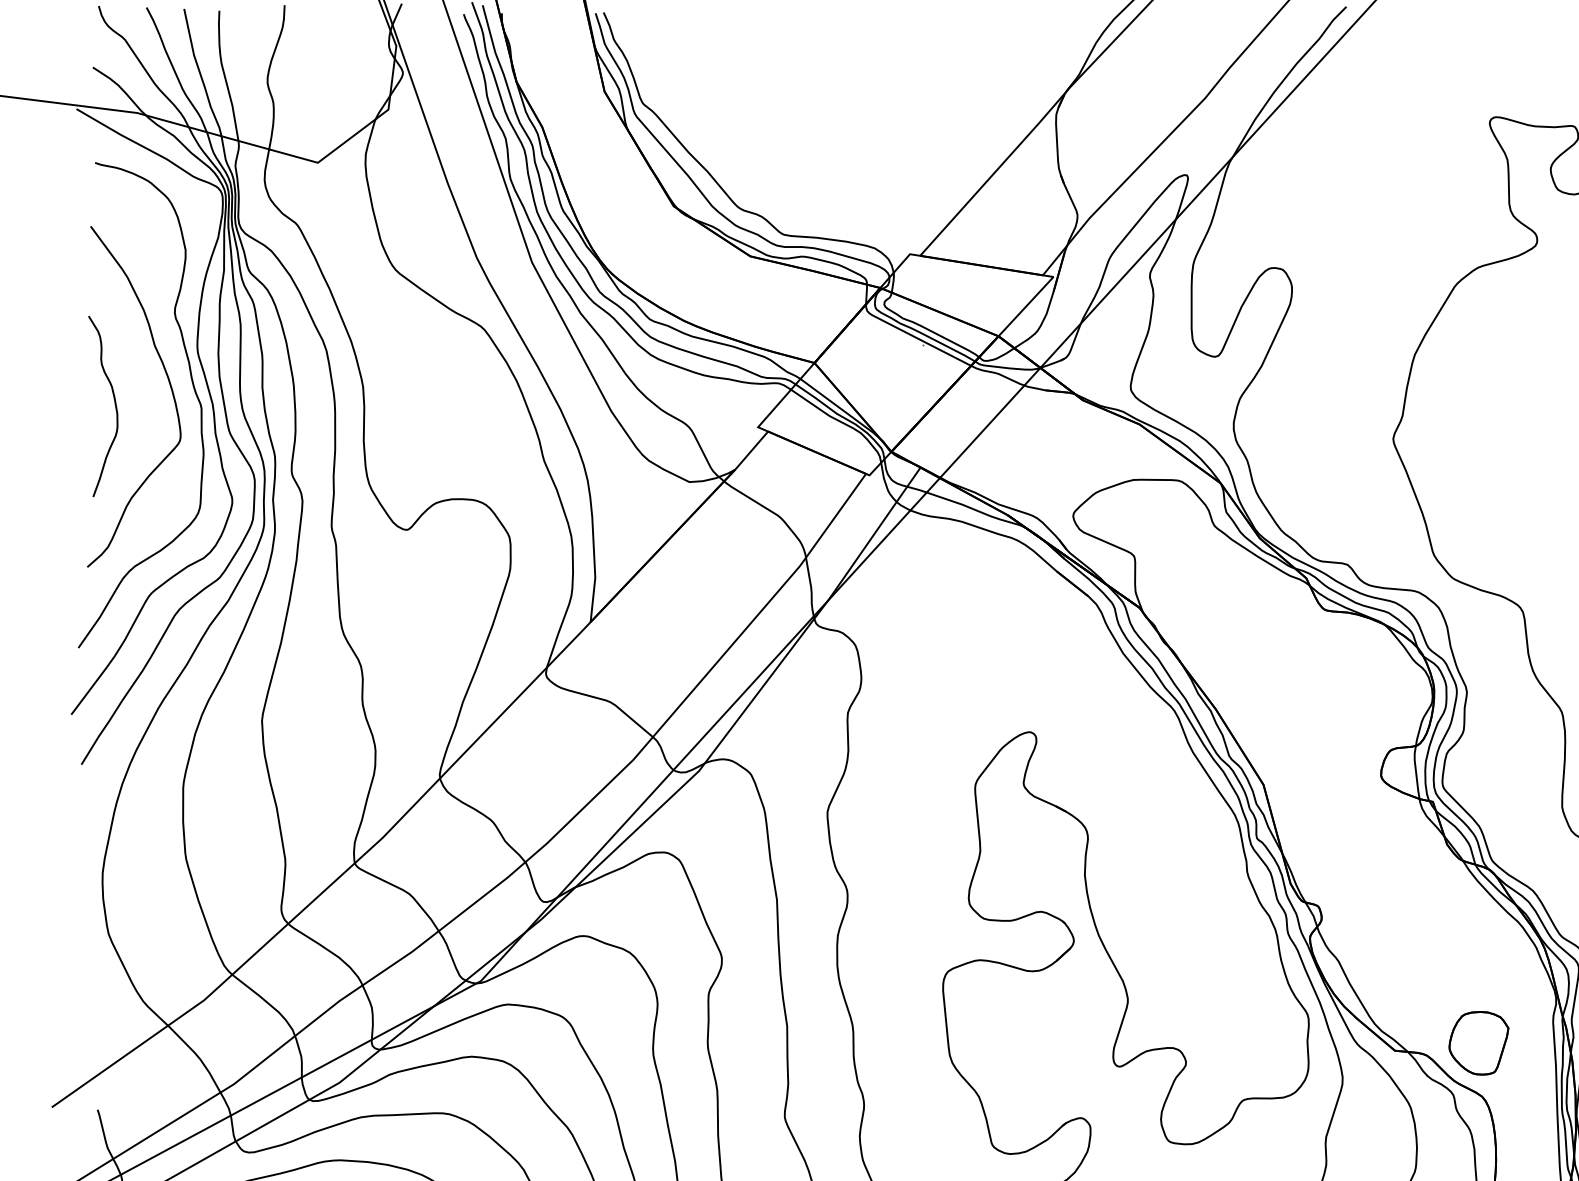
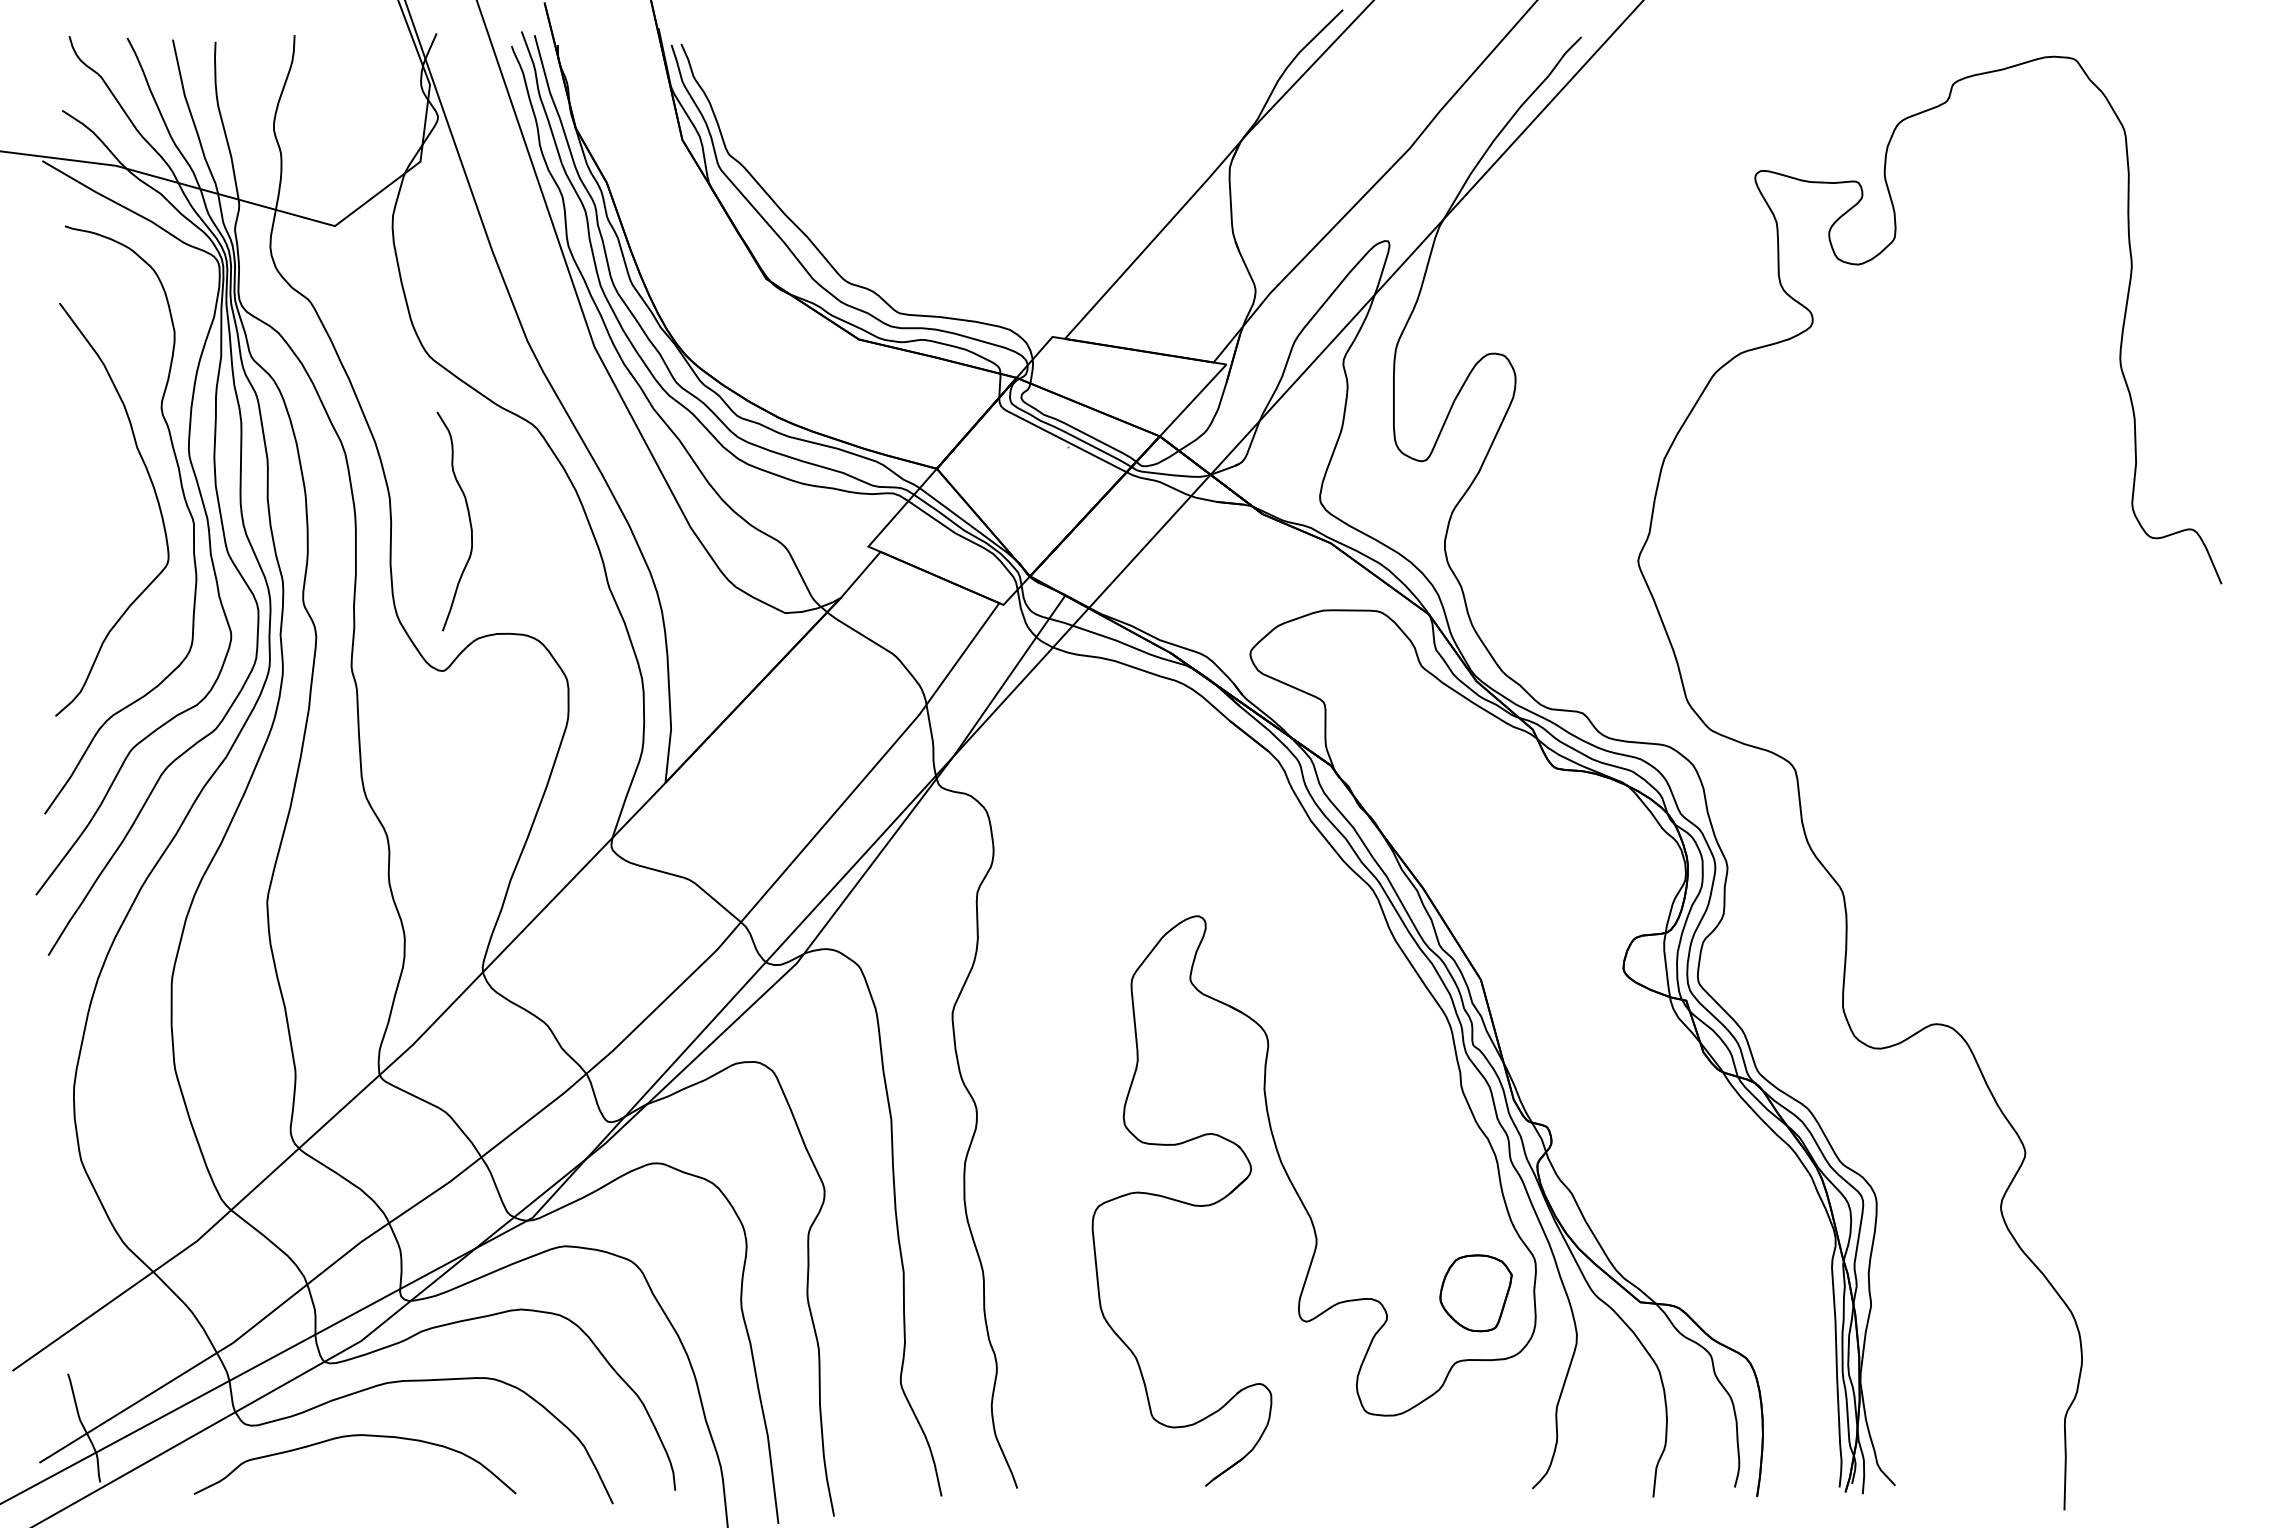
curve: (114, 404) -> (468, 518), moved
part: (1478, 1043) -> (1475, 1293), moved

